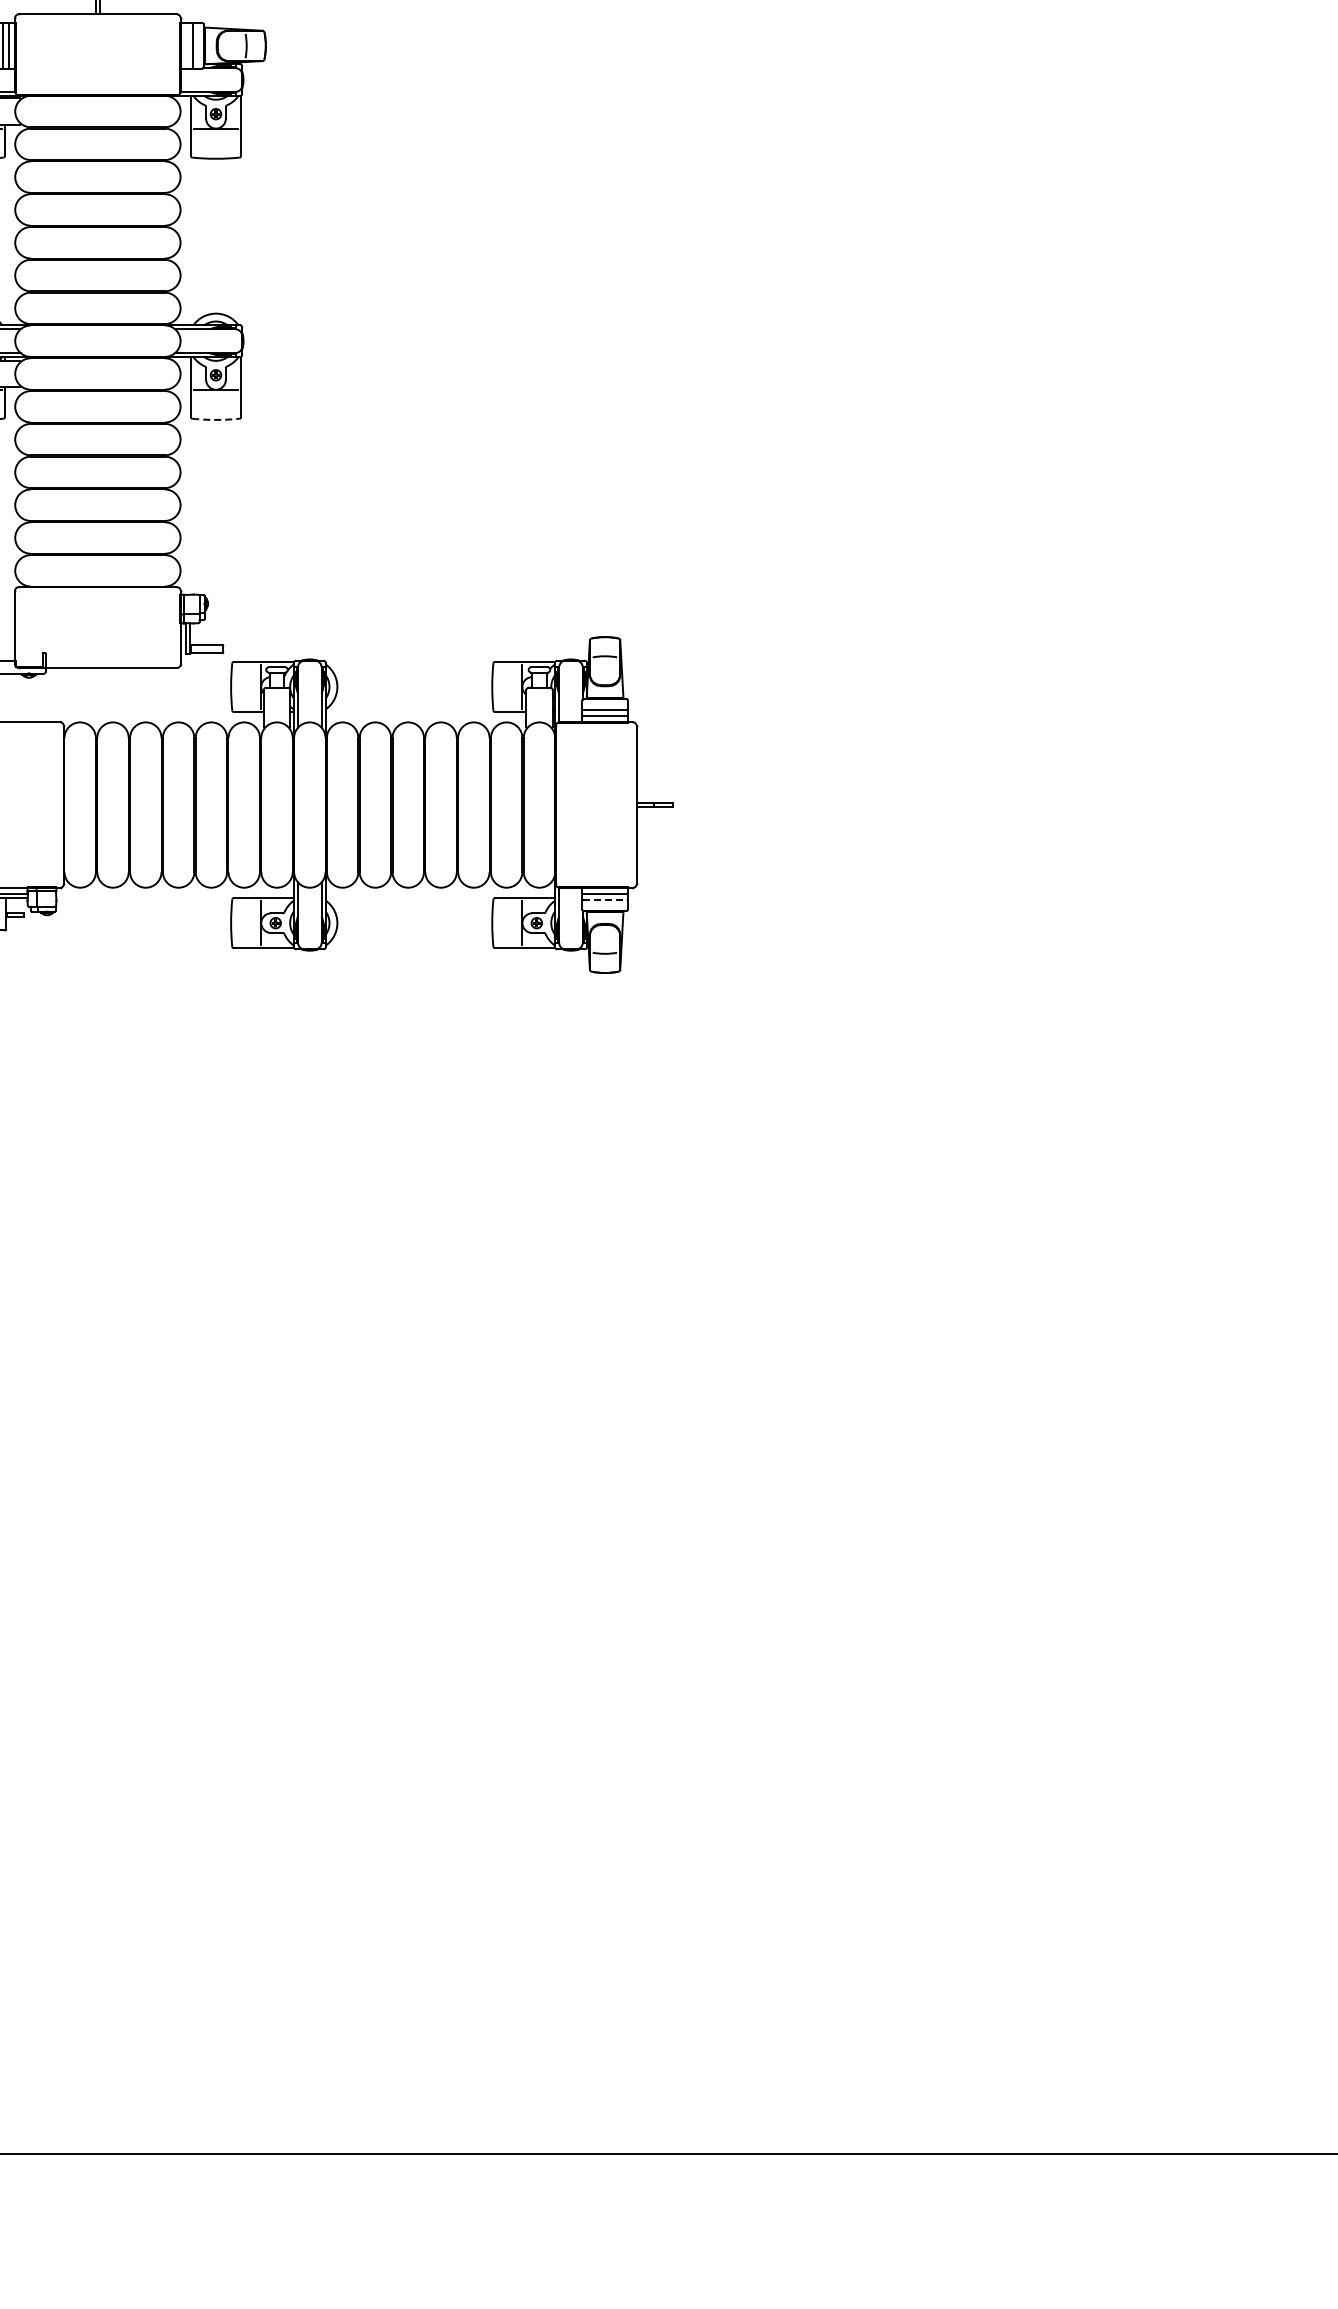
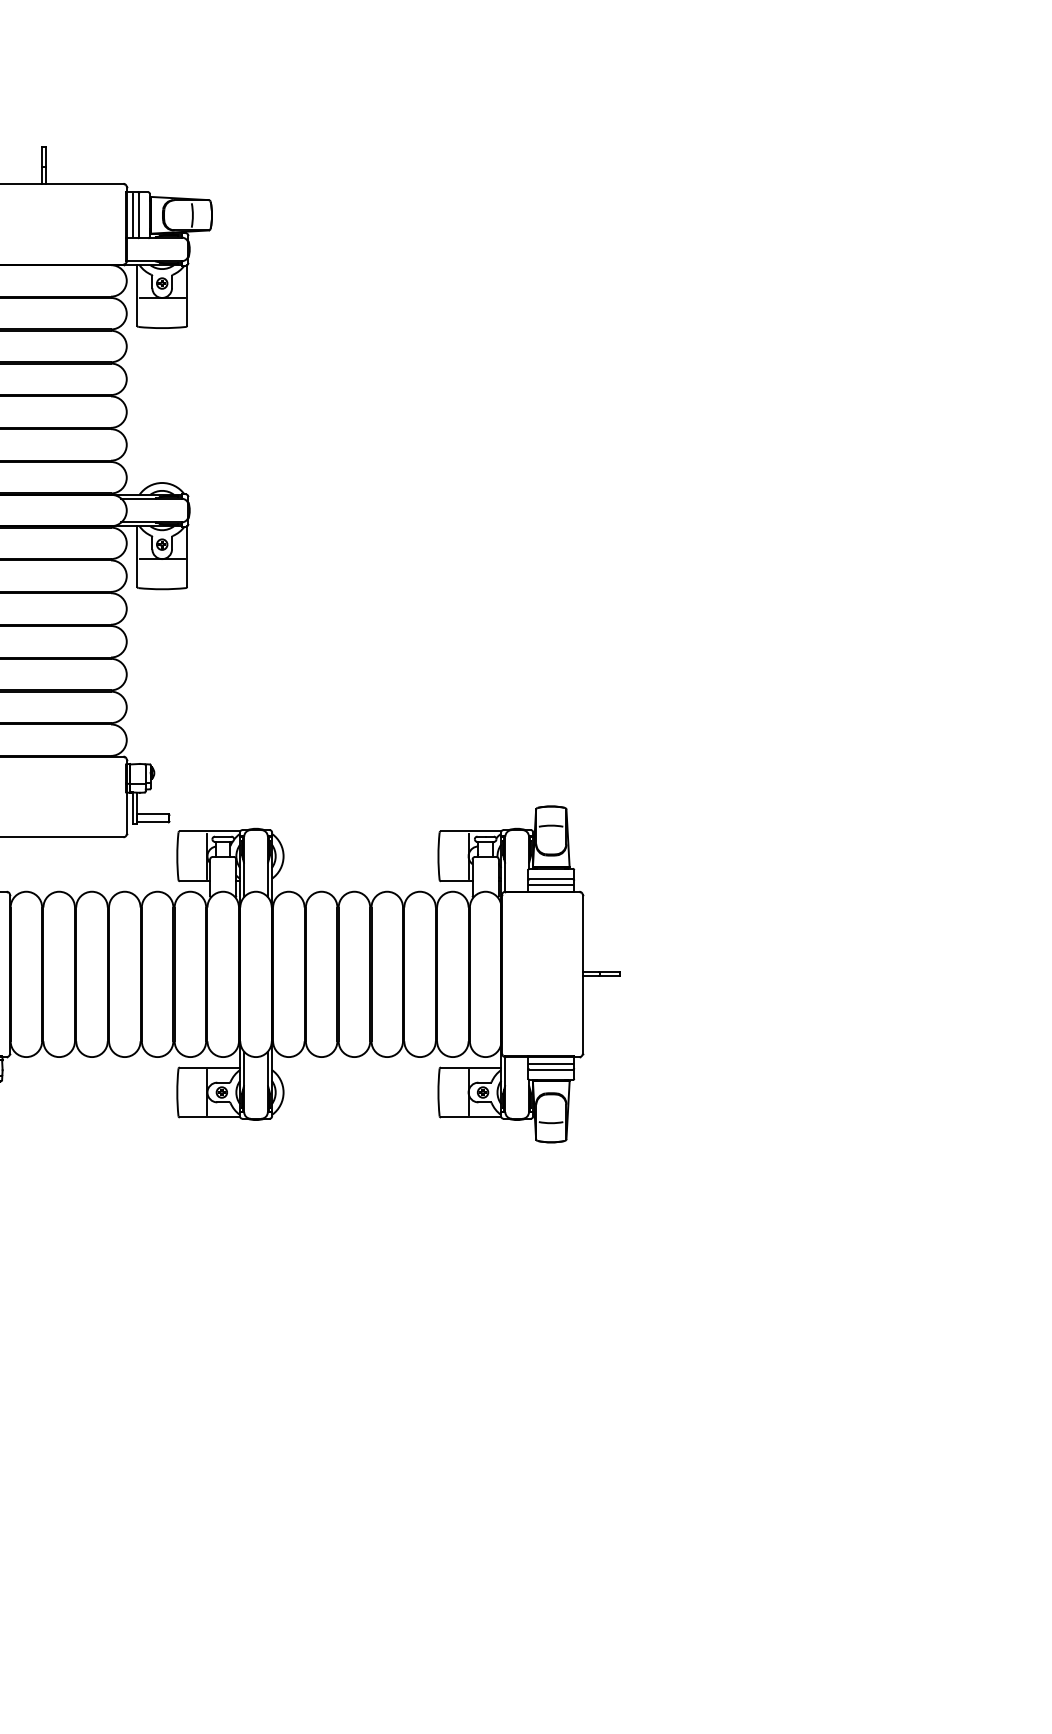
line: (187, 45) -> (133, 214), added
arc: (216, 419) -> (162, 588), dashed -> solid
line: (605, 900) -> (551, 1069), dashed -> solid

